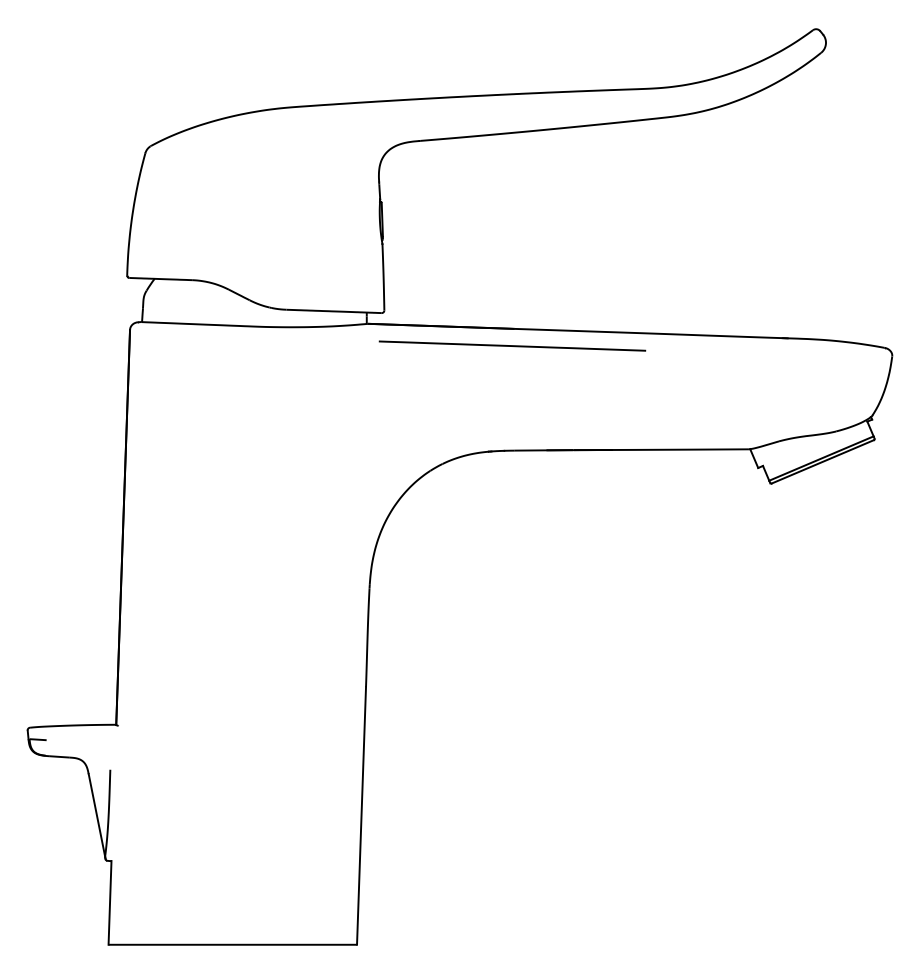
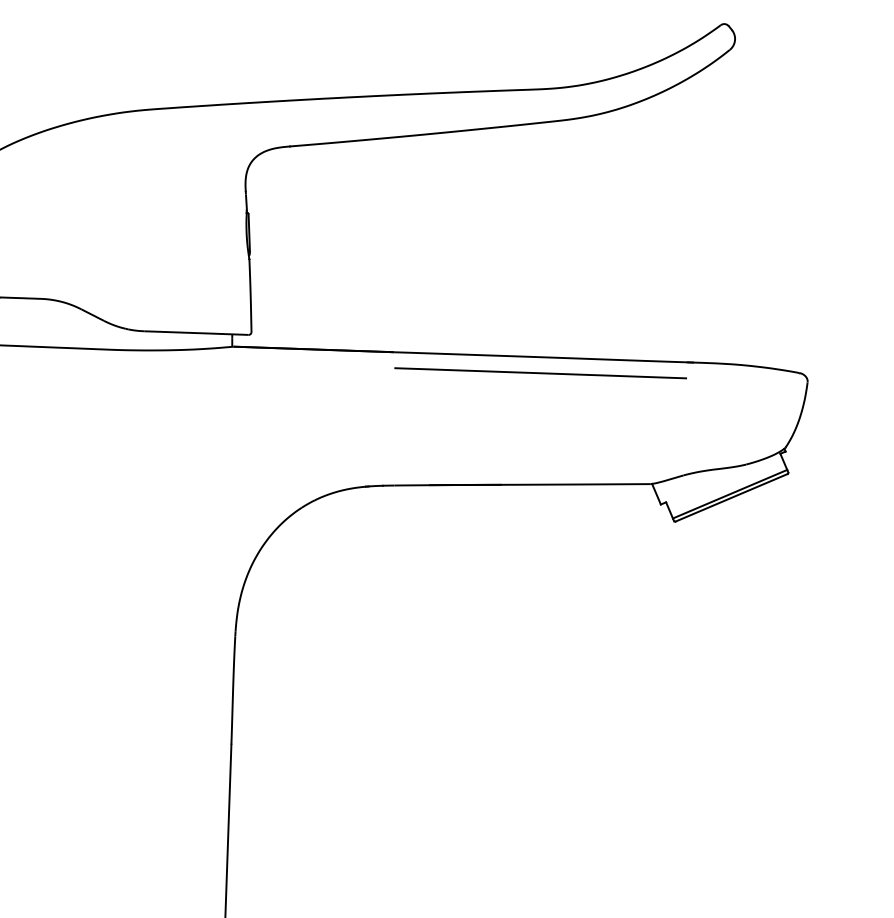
line: (512, 345) -> (540, 372), moved

